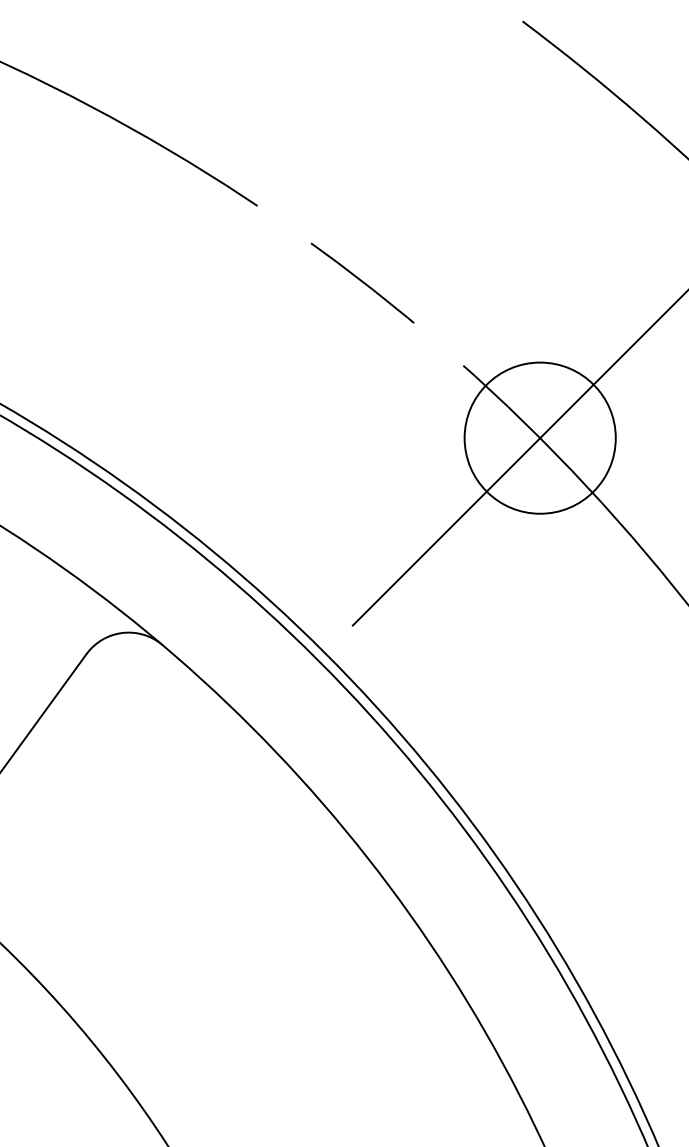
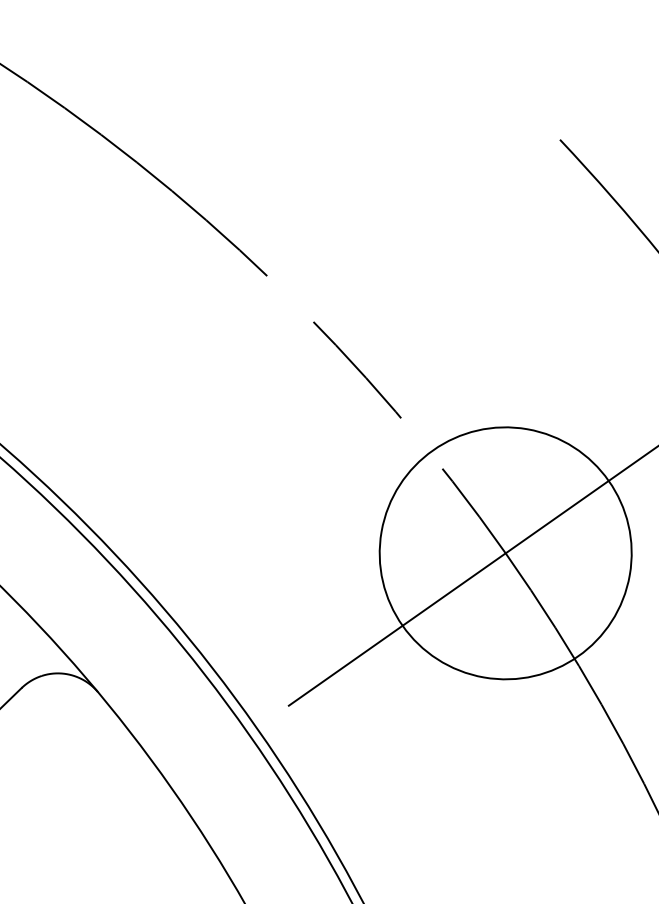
circle: (540, 438) -> (505, 553), size x1.67

